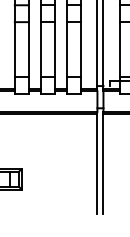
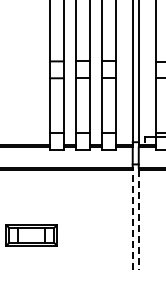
line: (97, 163) -> (132, 219), solid -> dashed
line: (103, 164) -> (138, 220), solid -> dashed

